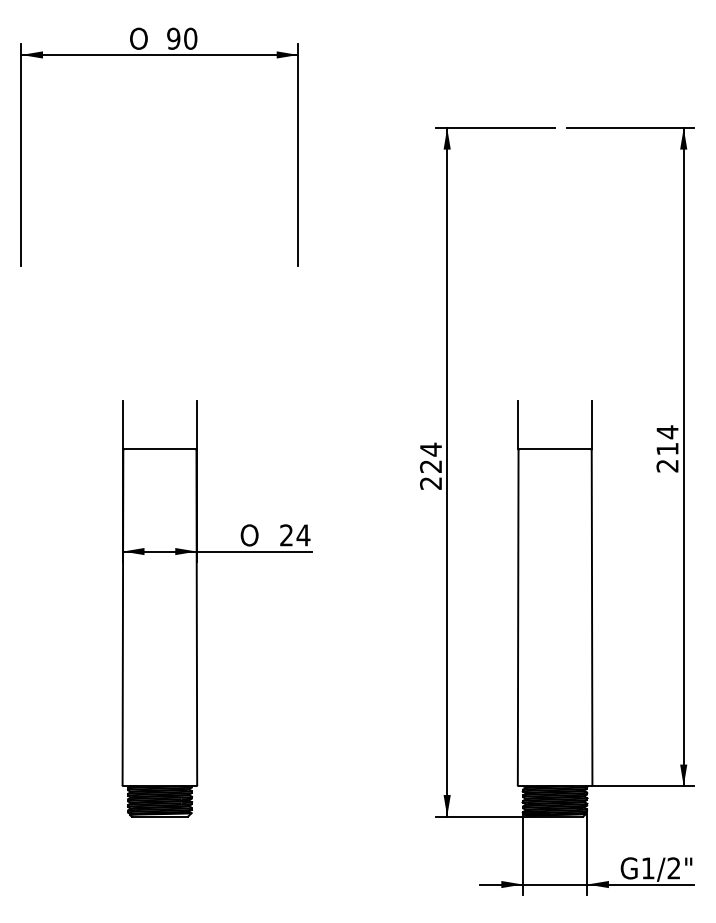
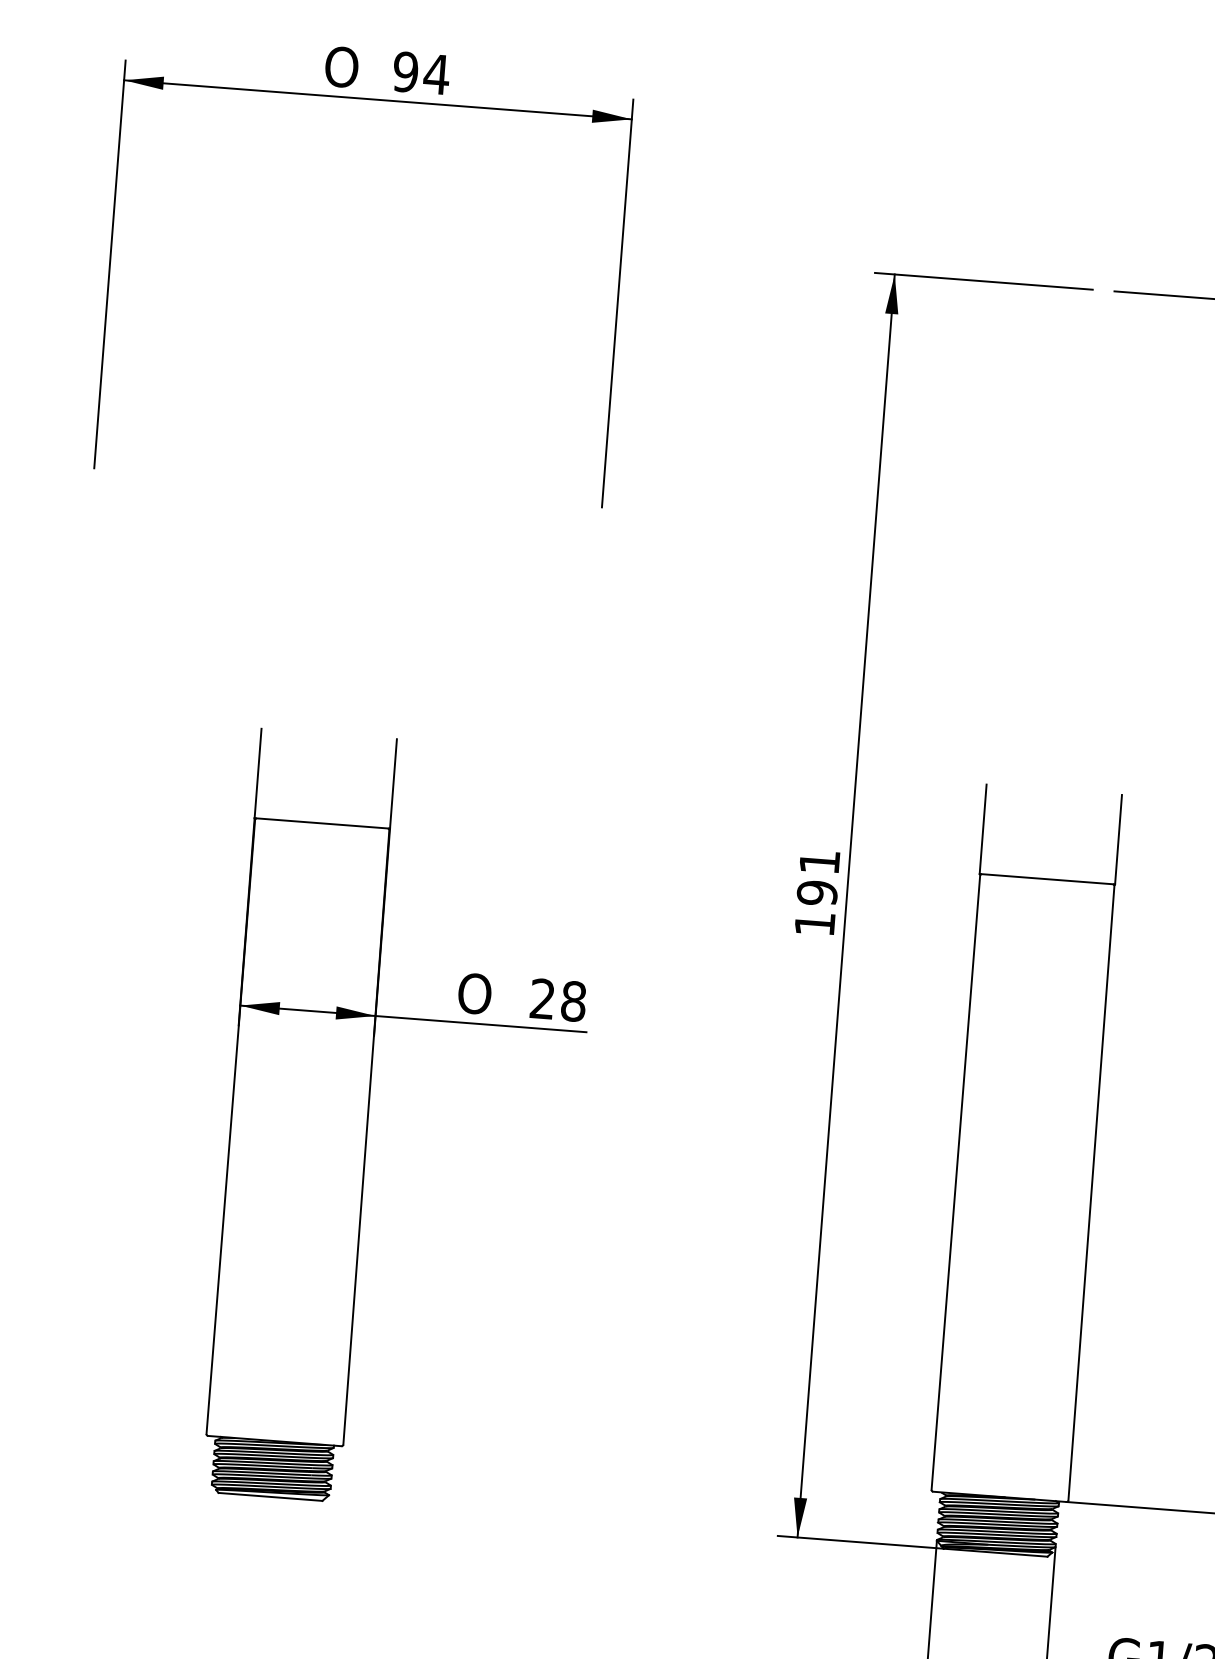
text: (190, 38) -> (436, 73), 90 -> 94
text: (431, 465) -> (818, 891), 224 -> 191
text: (303, 535) -> (573, 1001), 24 -> 28

